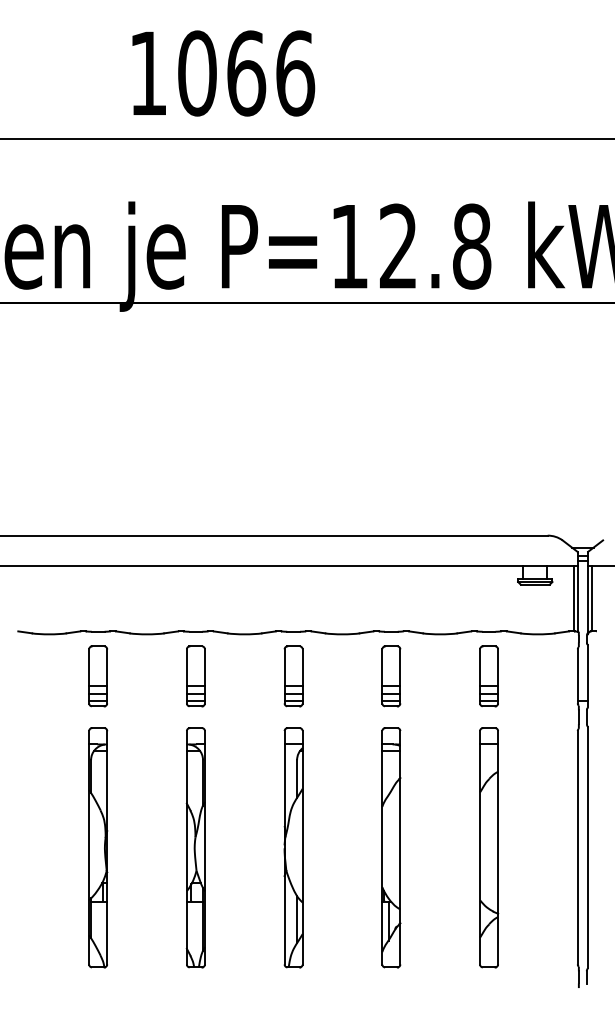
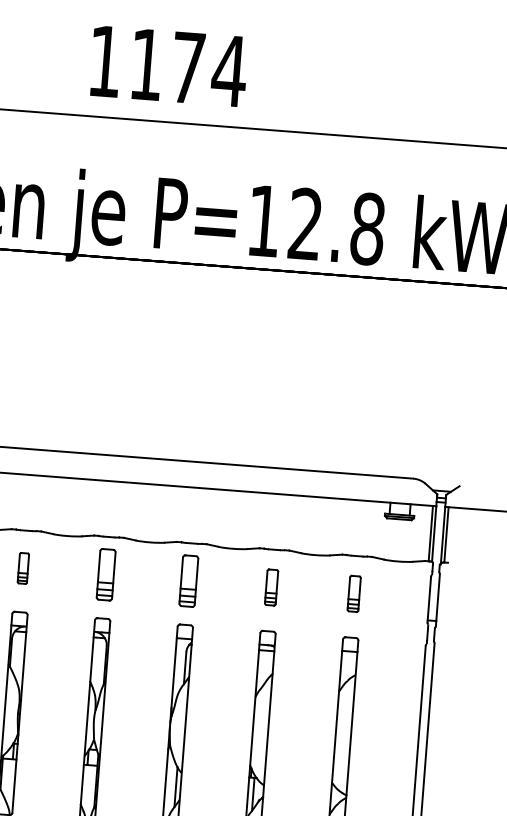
text: (246, 73) -> (188, 67), 1066 -> 1174
part: (97, 676) -> (22, 568), size x0.6
part: (391, 676) -> (271, 587), size x0.7
part: (488, 676) -> (353, 593), size x0.7

